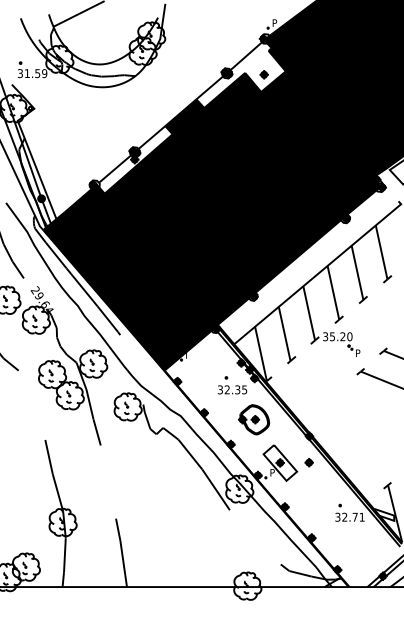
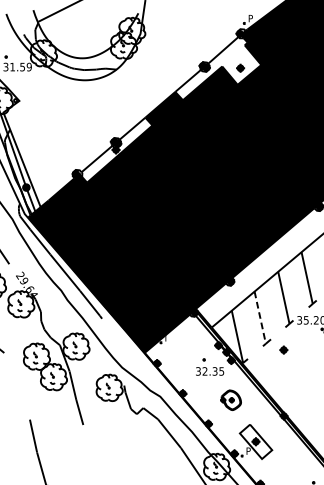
line: (284, 334) -> (260, 318), solid -> dashed
part: (254, 419) -> (231, 399), size x0.7
part: (308, 462) -> (283, 349), moved

